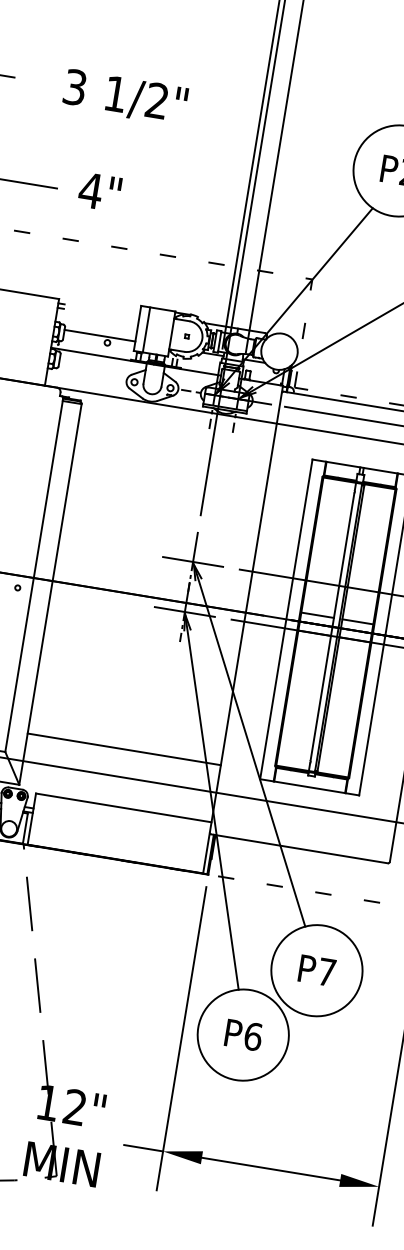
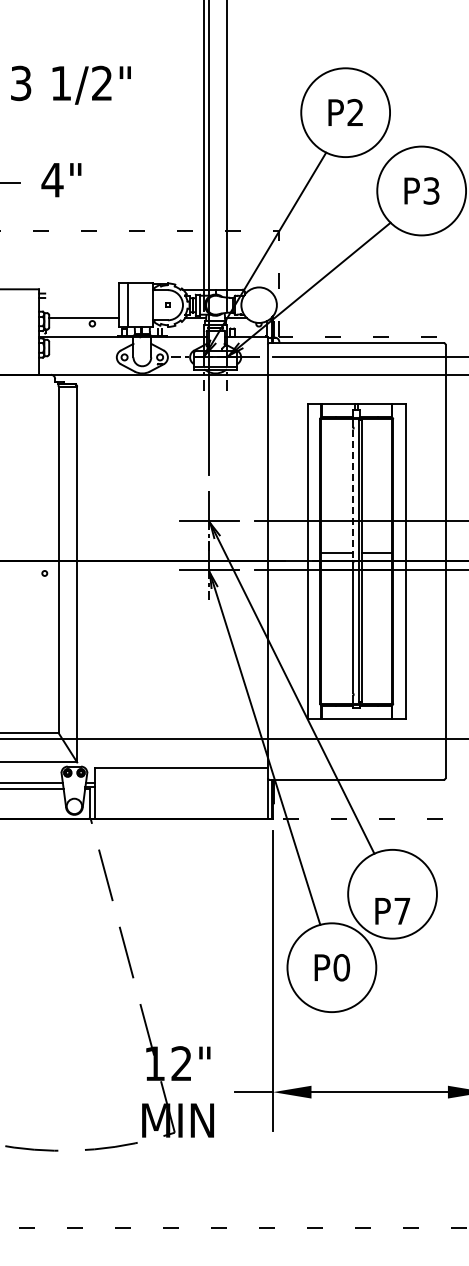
line: (343, 560) -> (353, 495), solid -> dashed
line: (124, 749) -> (172, 711), removed
text: (316, 970) -> (392, 911), moved
text: (253, 1036) -> (341, 967), P6 -> P0

